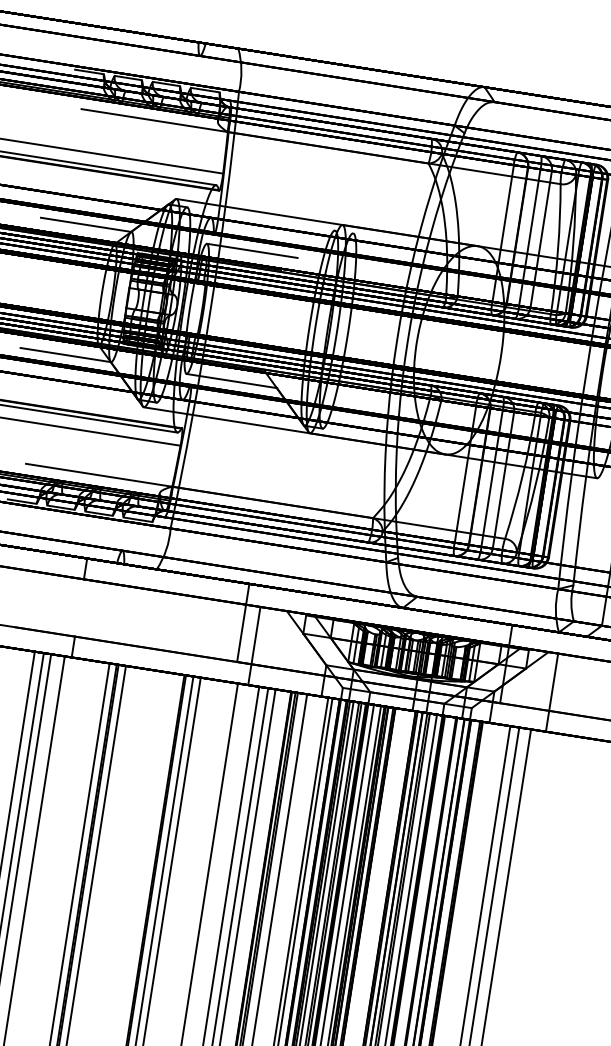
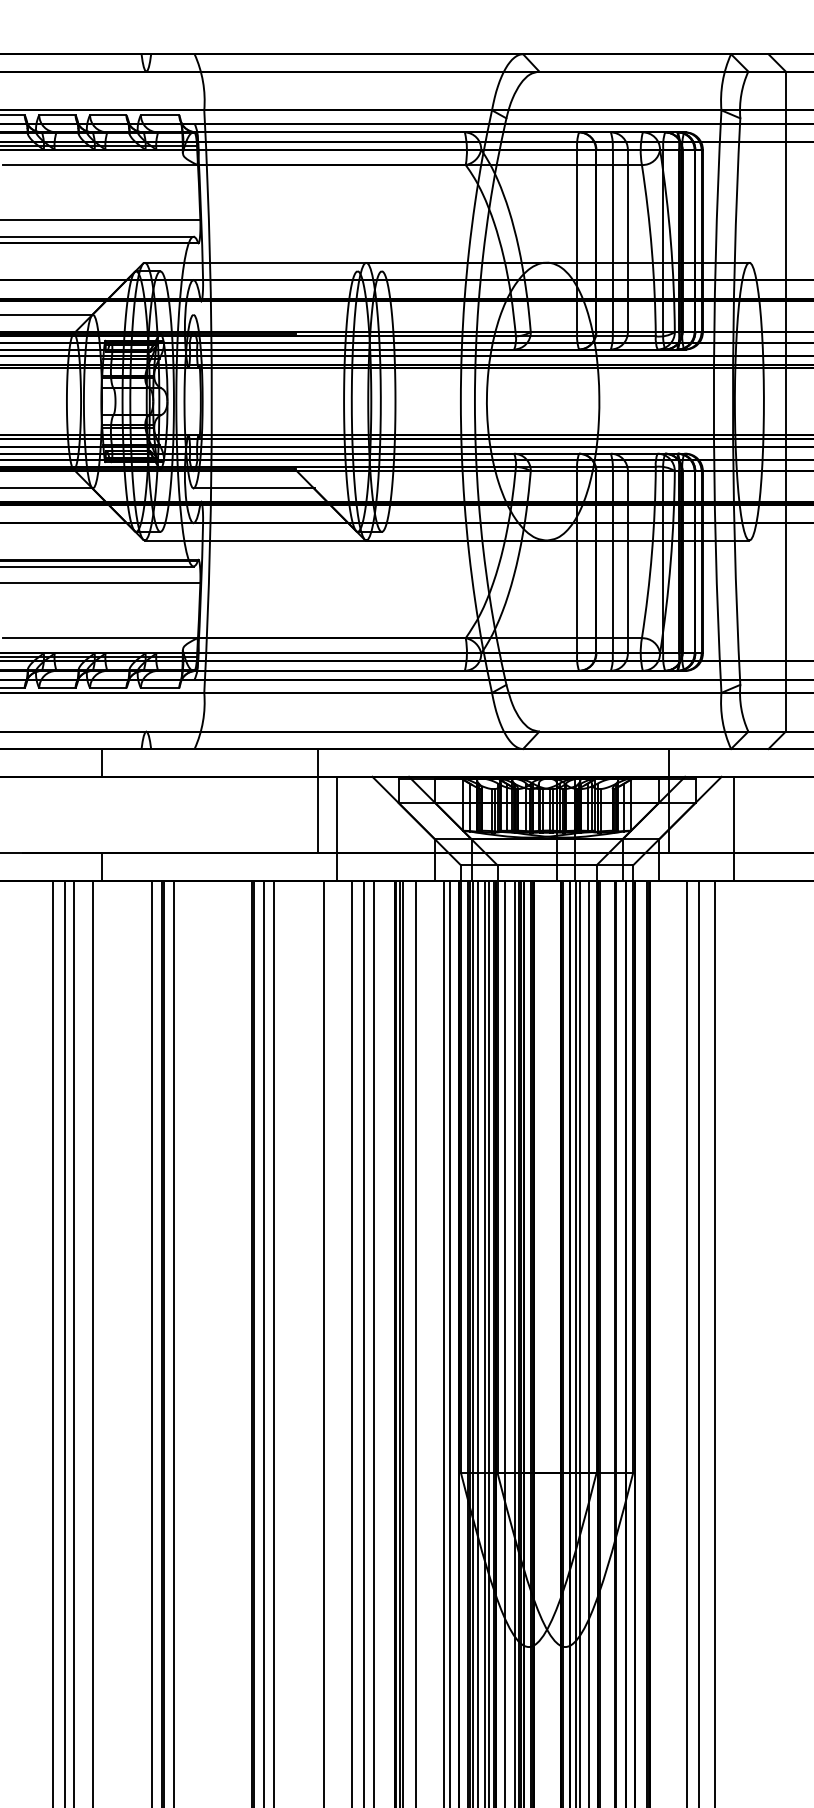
line: (251, 250) -> (253, 314), removed

